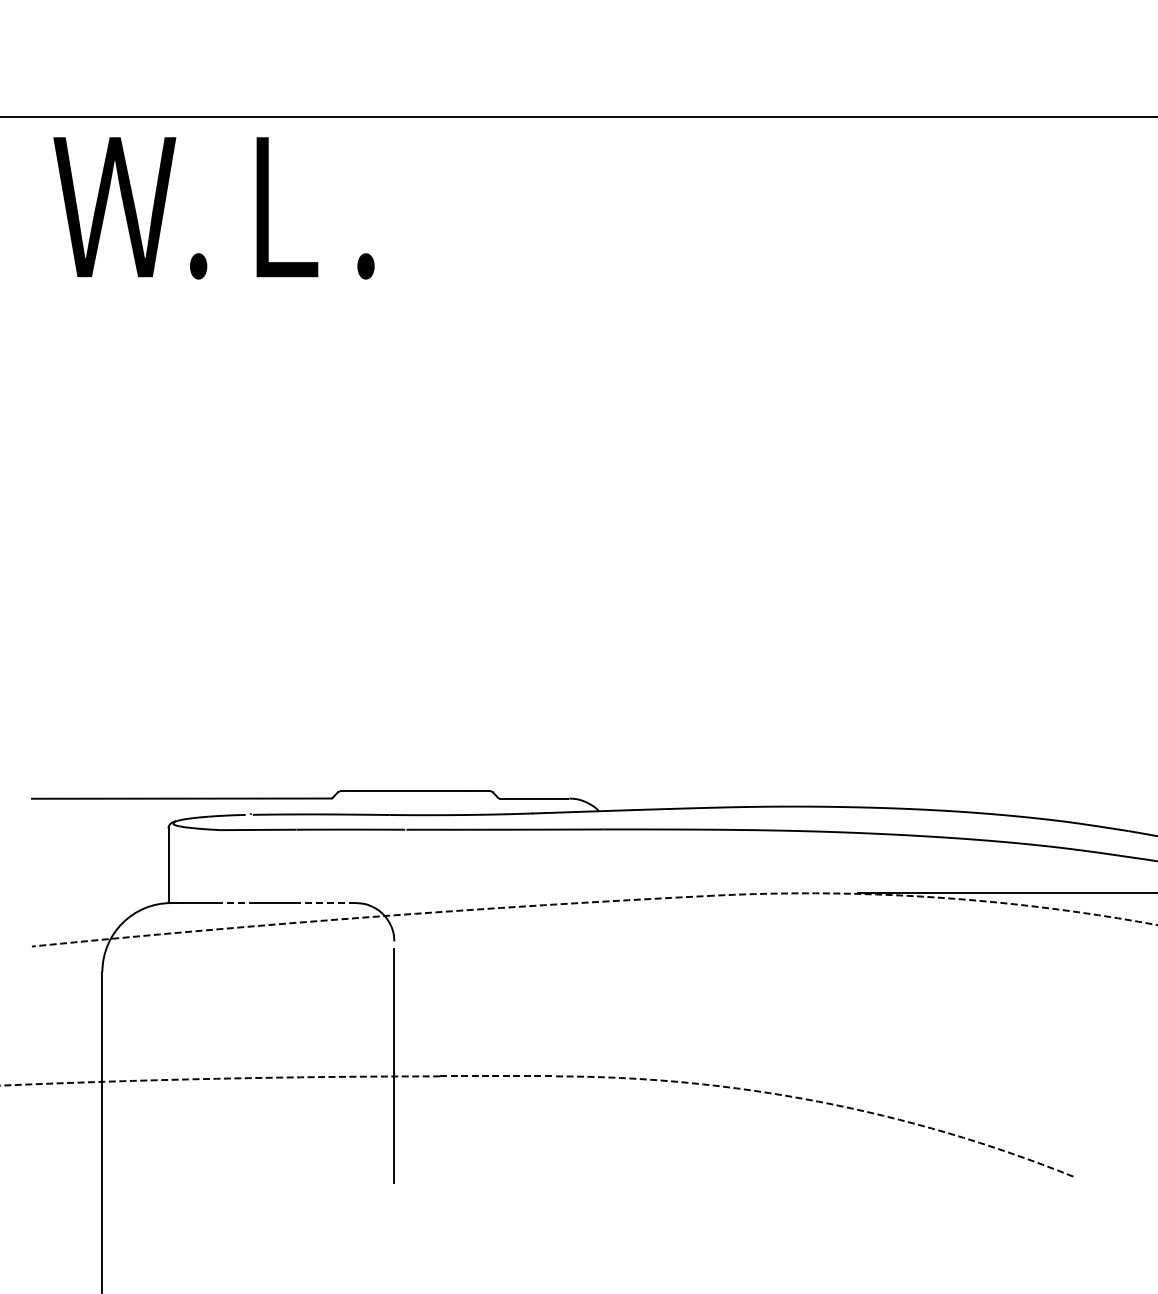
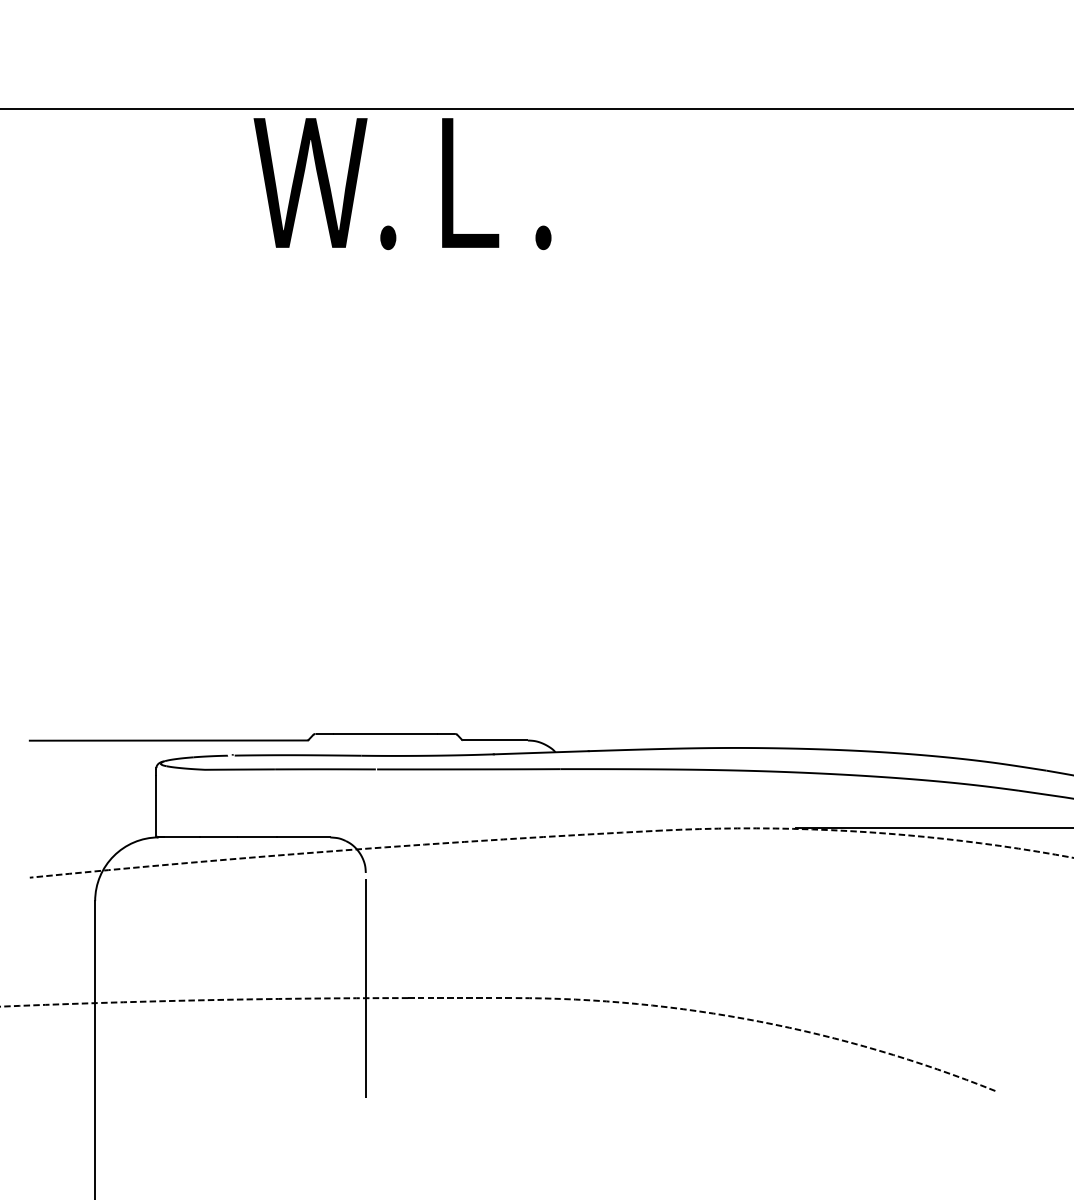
text: (213, 208) -> (402, 184), moved
line: (235, 903) -> (218, 837), dashed -> solid
line: (327, 903) -> (303, 837), dashed -> solid

